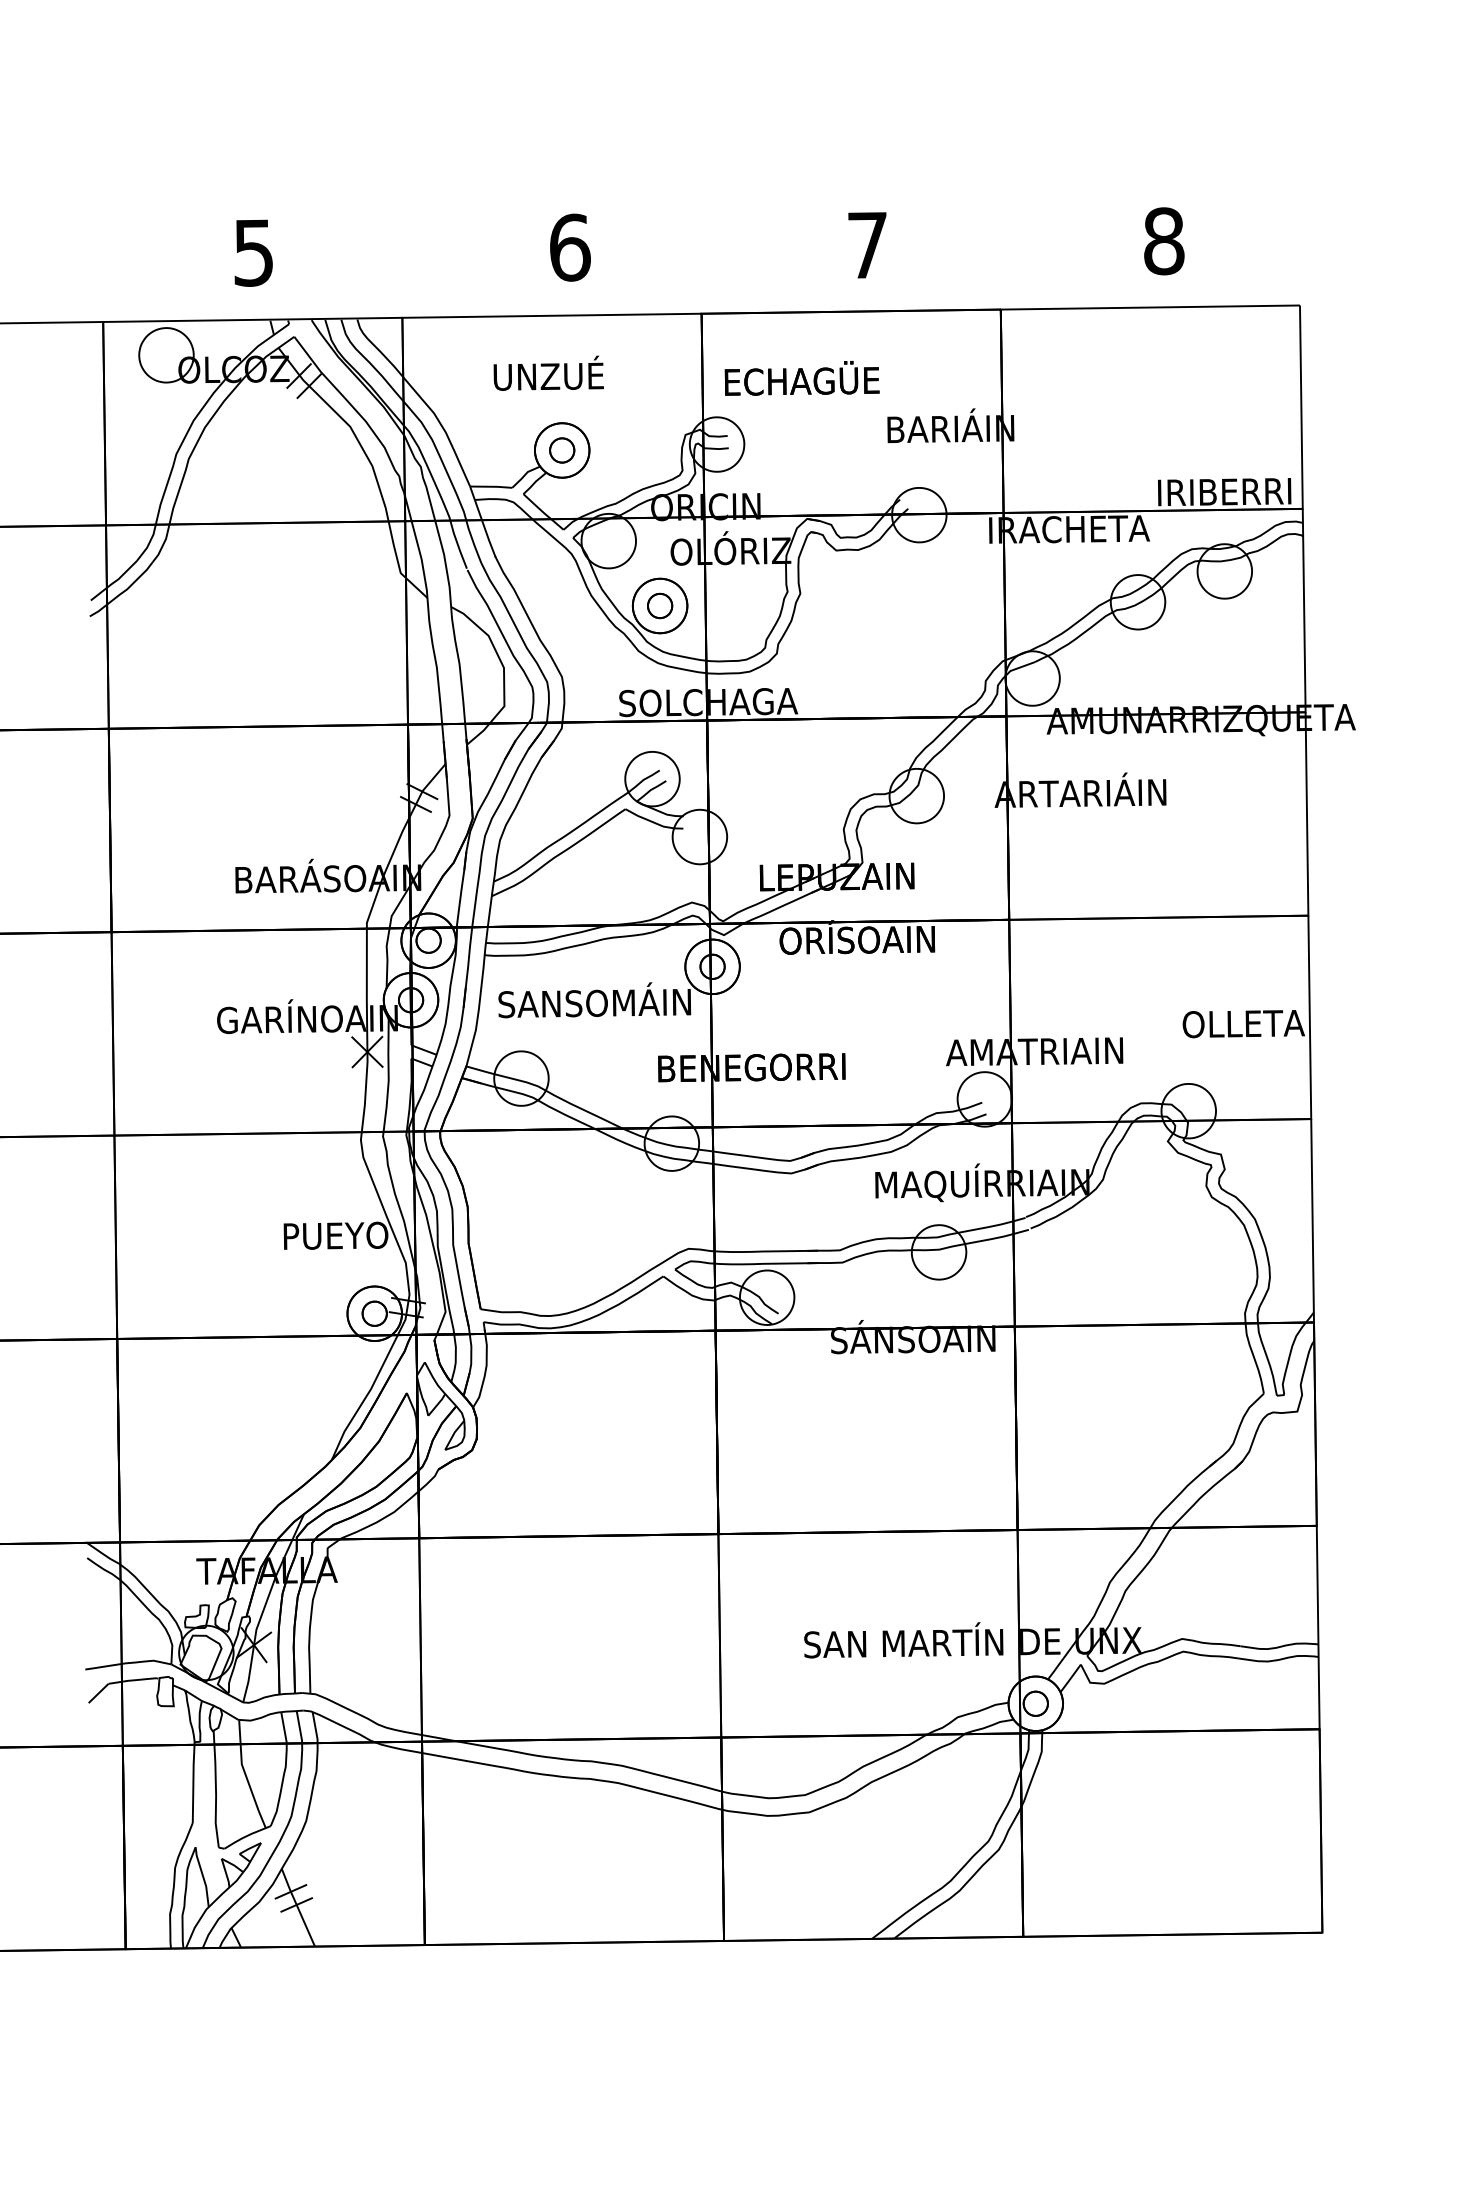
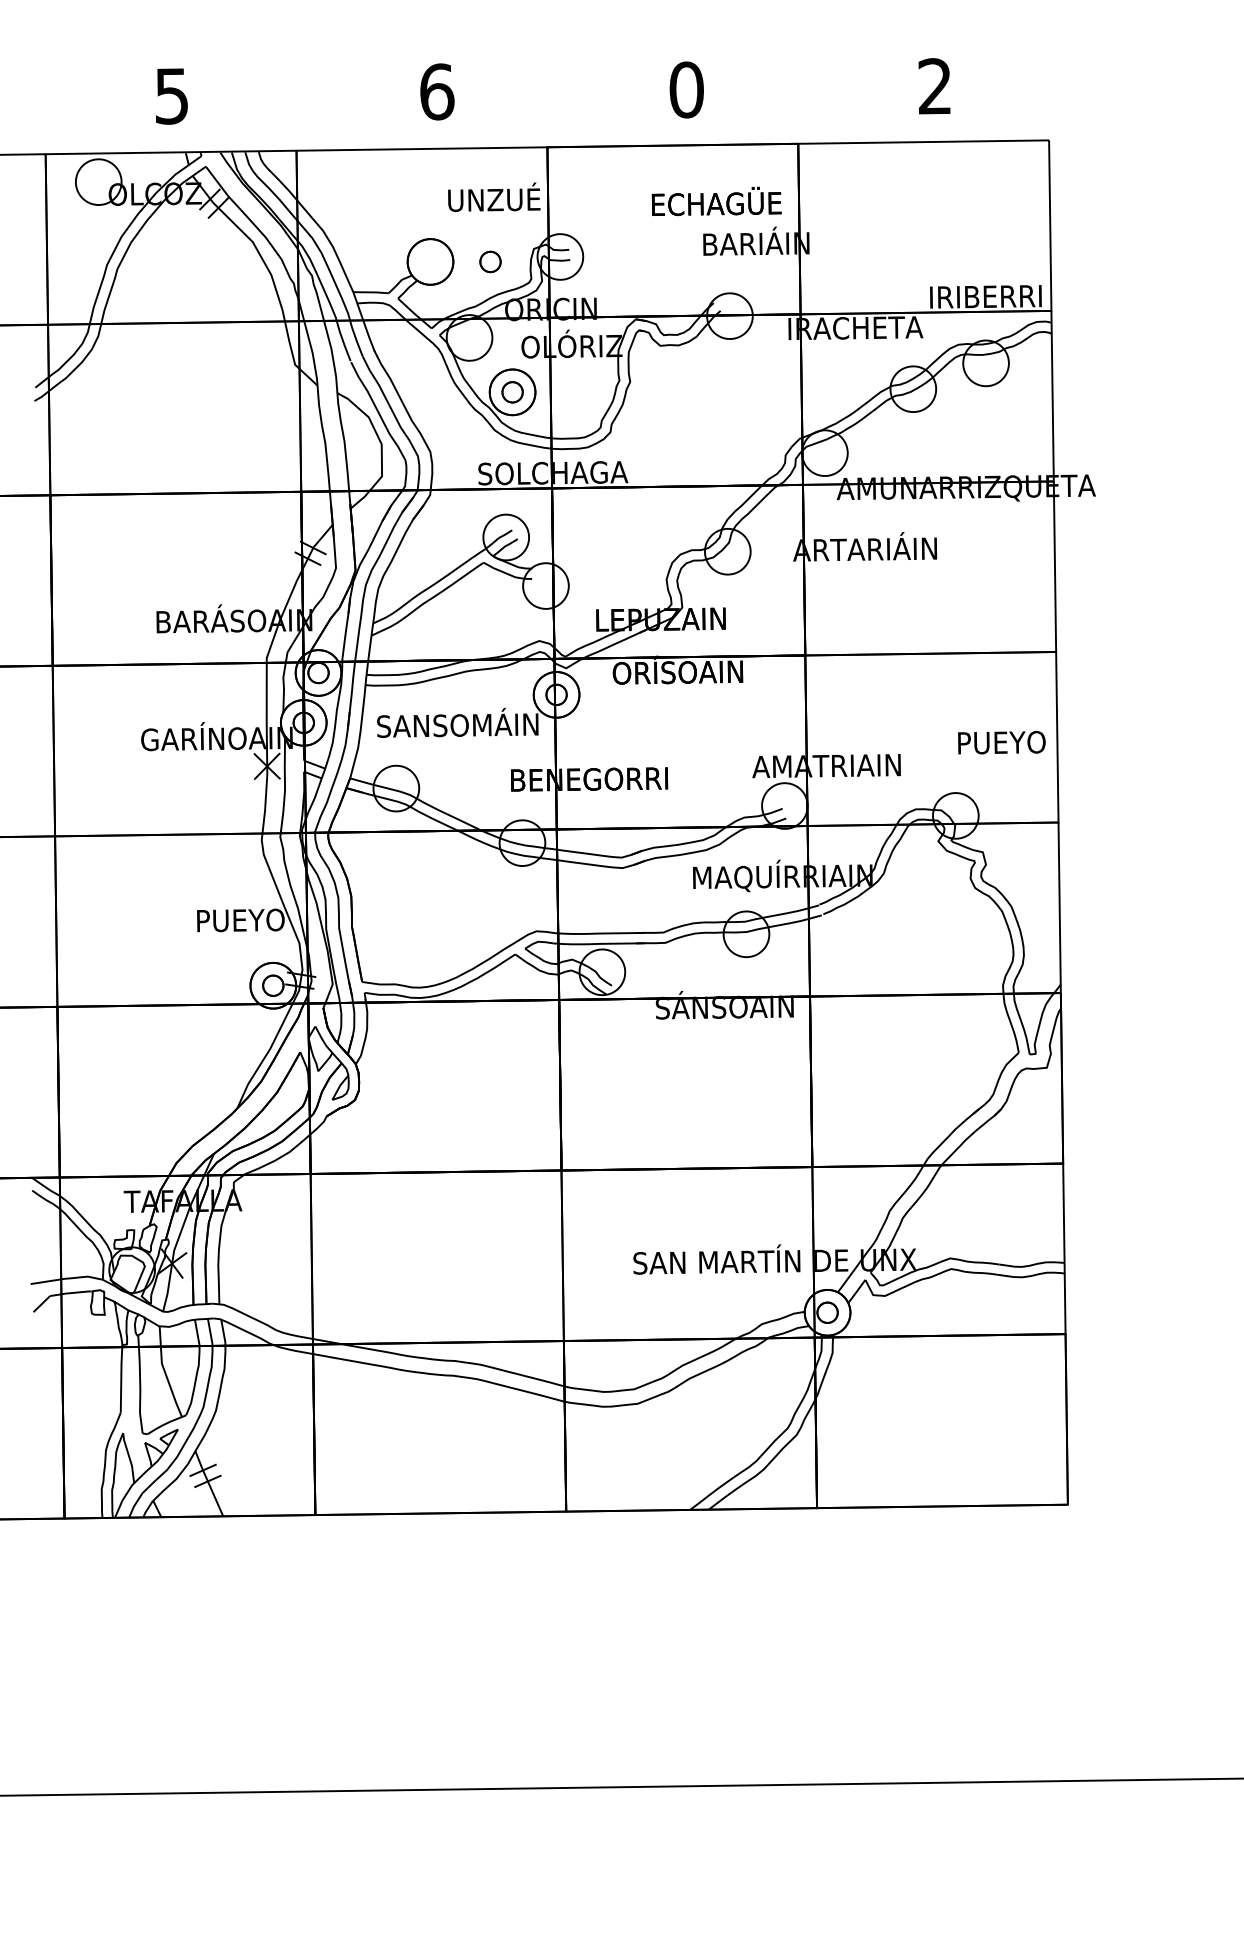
text: (1164, 241) -> (935, 86), 8 -> 2
text: (867, 244) -> (686, 89), 7 -> 0
text: (549, 372) -> (494, 196), moved
text: (801, 378) -> (716, 201), moved
part: (562, 449) -> (490, 261), moved
text: (1243, 1023) -> (1001, 742), OLLETA -> PUEYO

